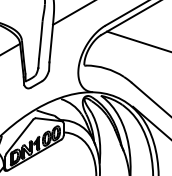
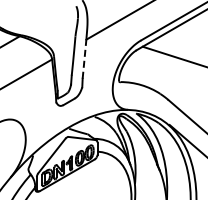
line: (51, 43) -> (84, 59), solid -> dashed

